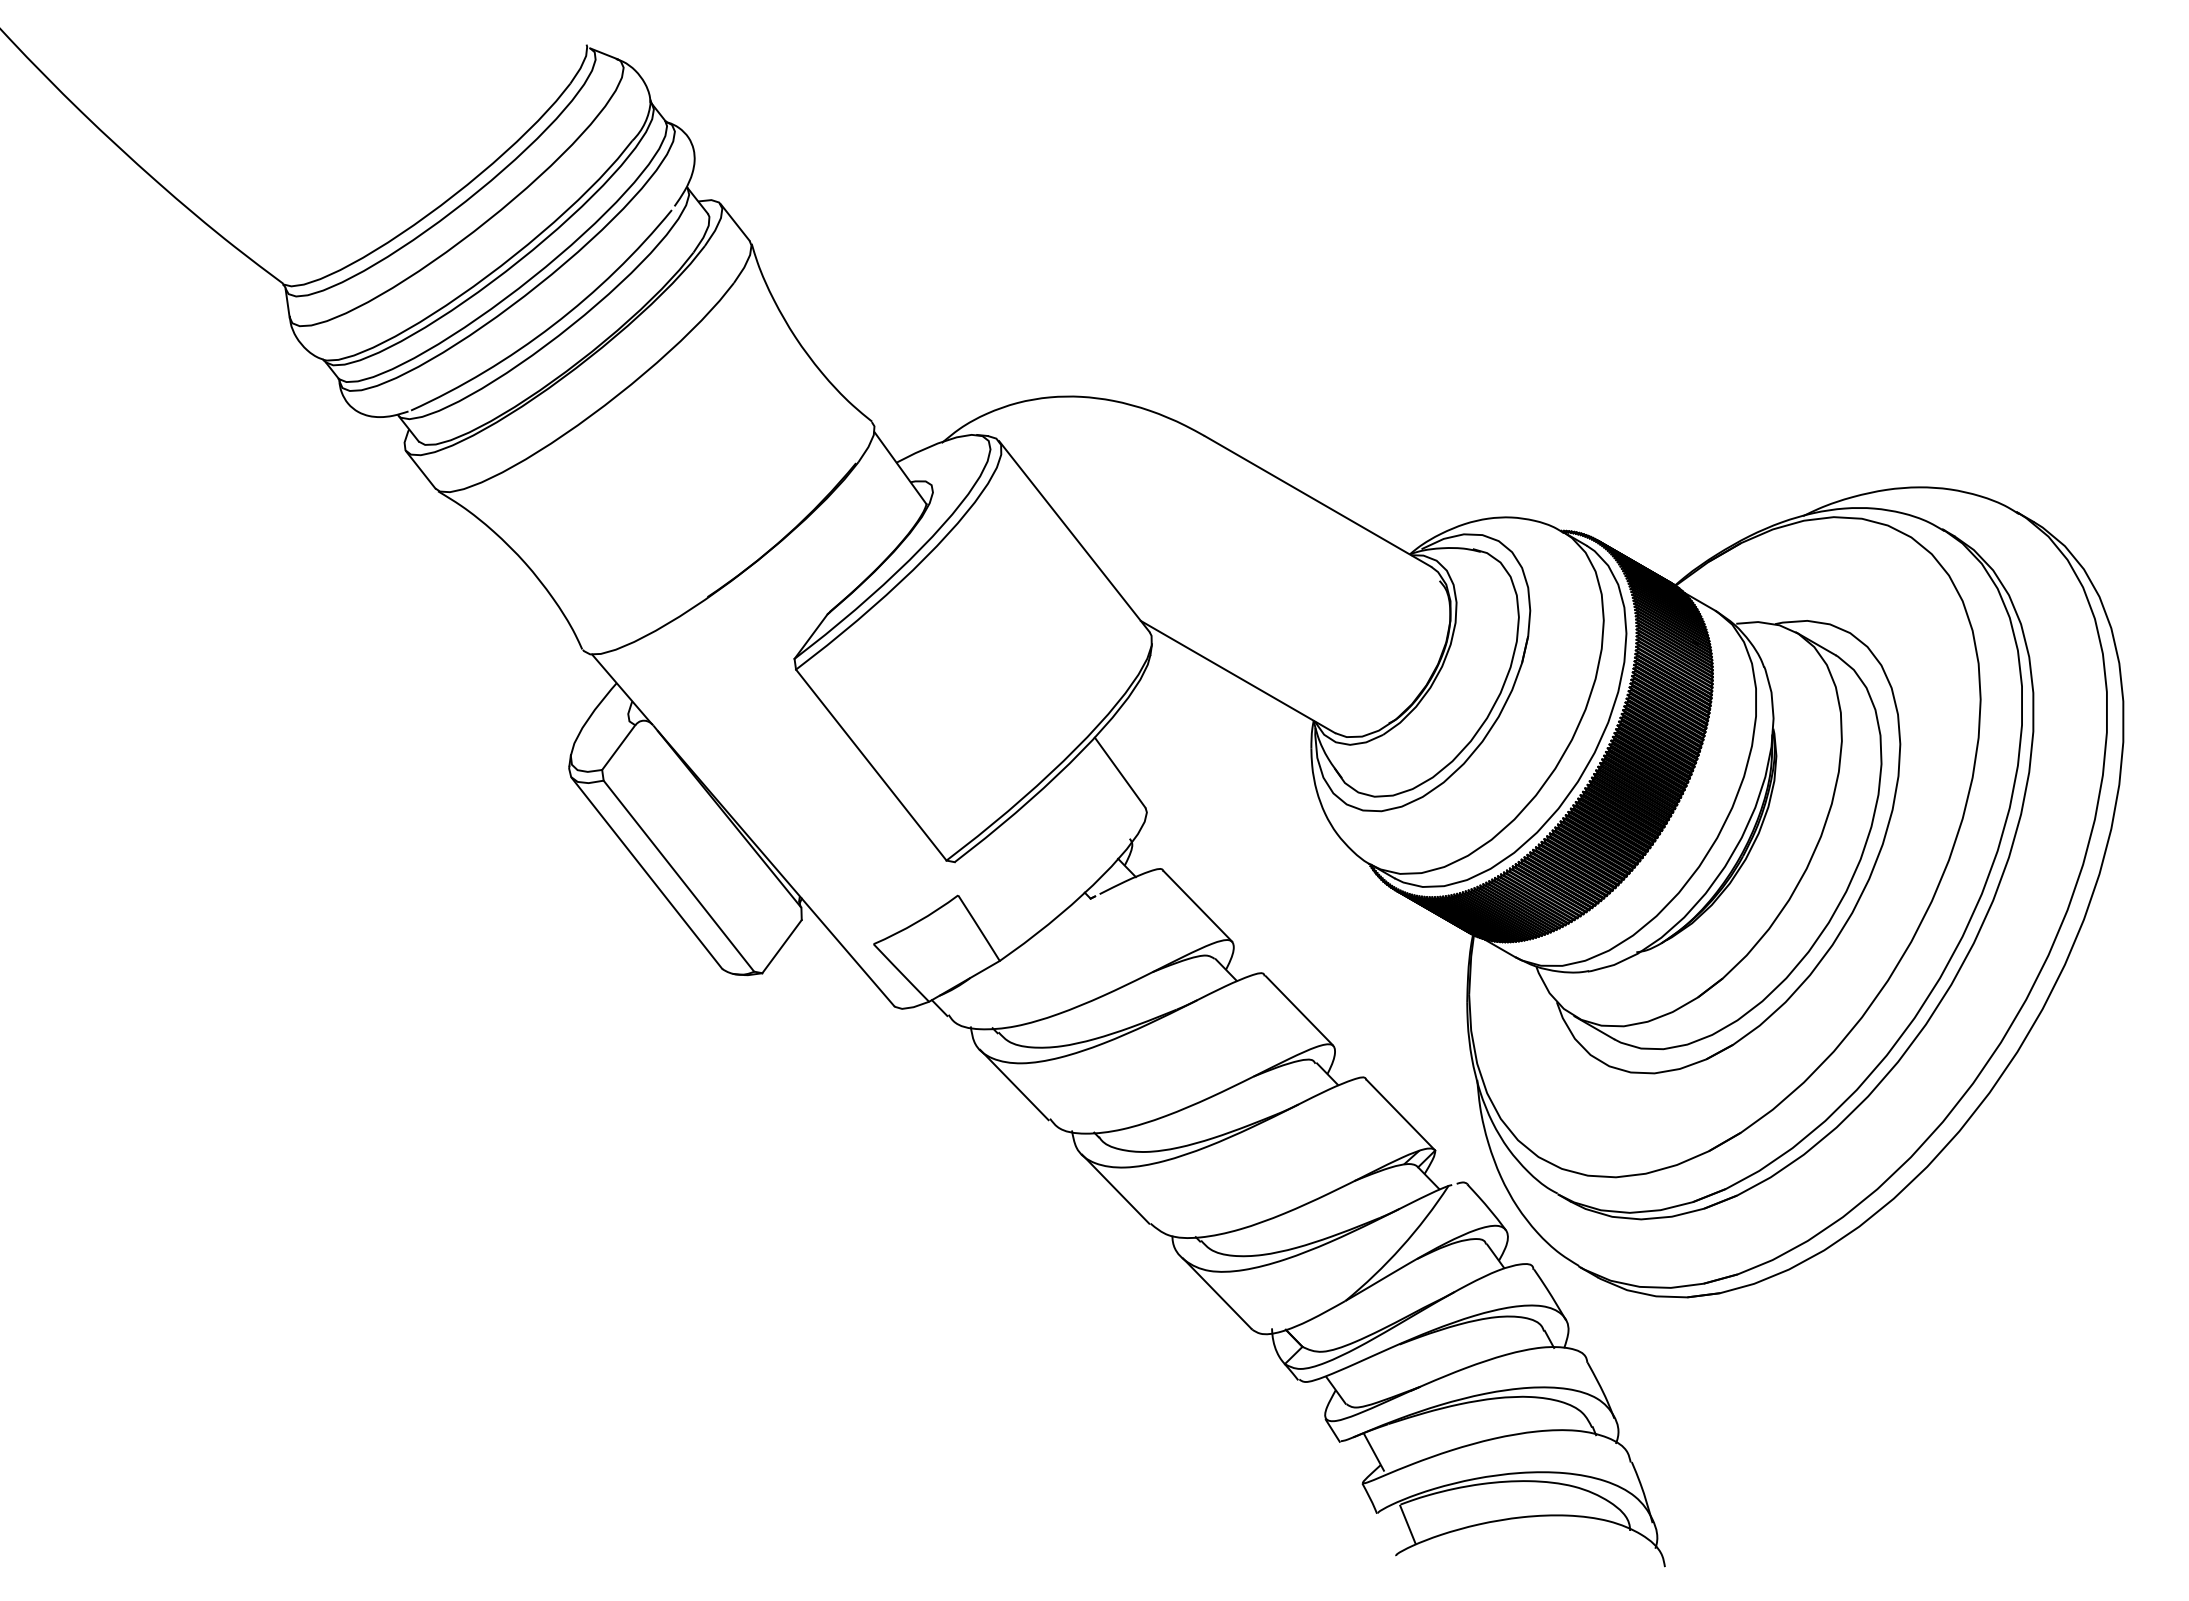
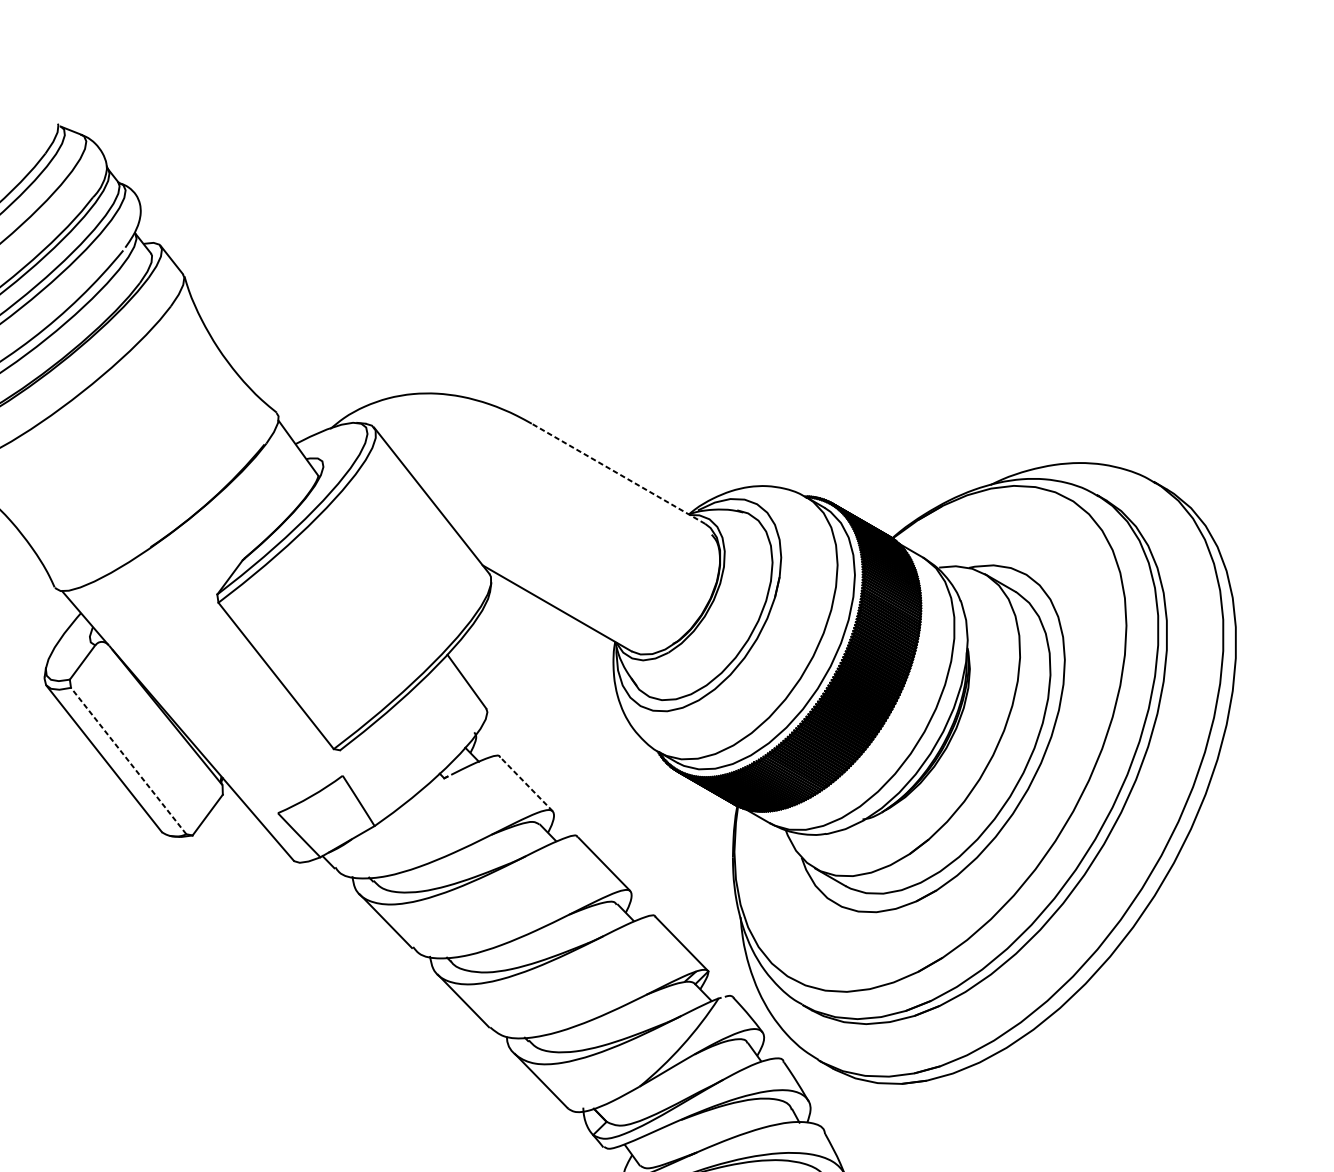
line: (1318, 501) -> (618, 473), solid -> dashed
line: (678, 876) -> (128, 761), solid -> dashed
line: (1197, 906) -> (526, 784), solid -> dashed

